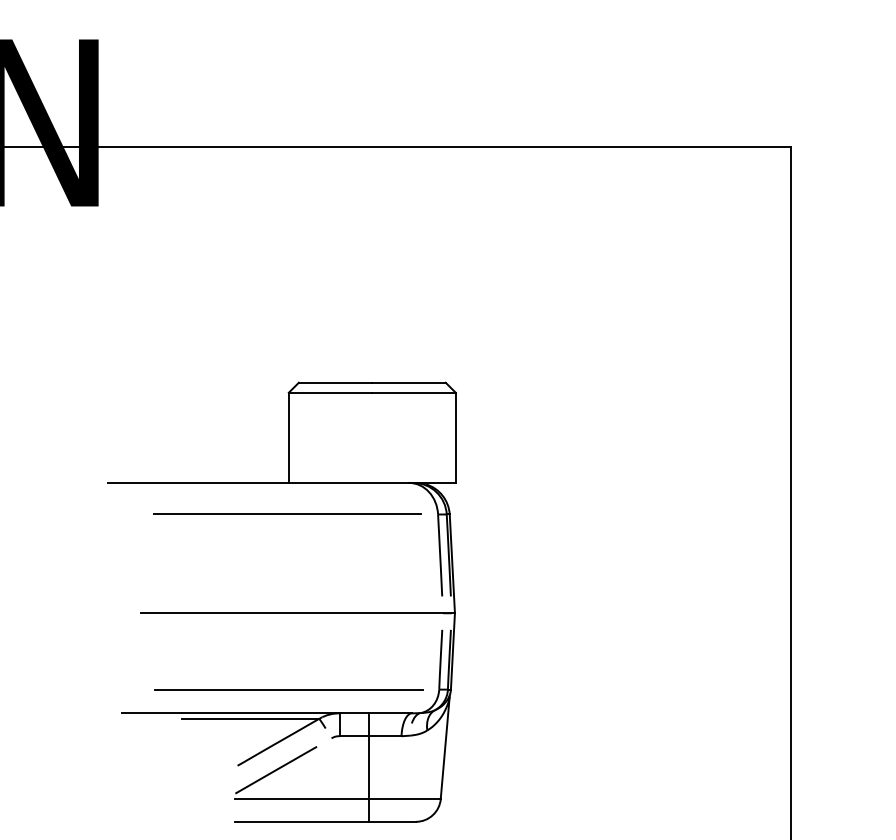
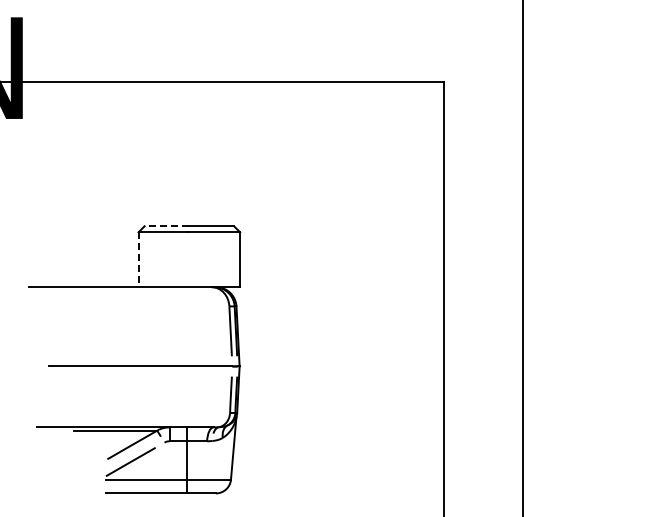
line: (334, 383) -> (166, 226), solid -> dashed
line: (288, 439) -> (138, 260), solid -> dashed
line: (287, 514) -> (137, 306), removed
line: (287, 688) -> (137, 412), removed

